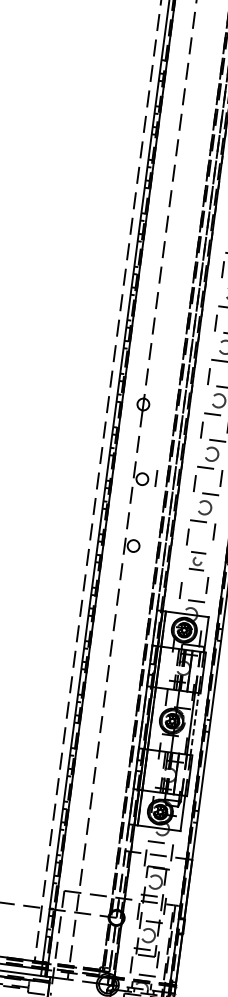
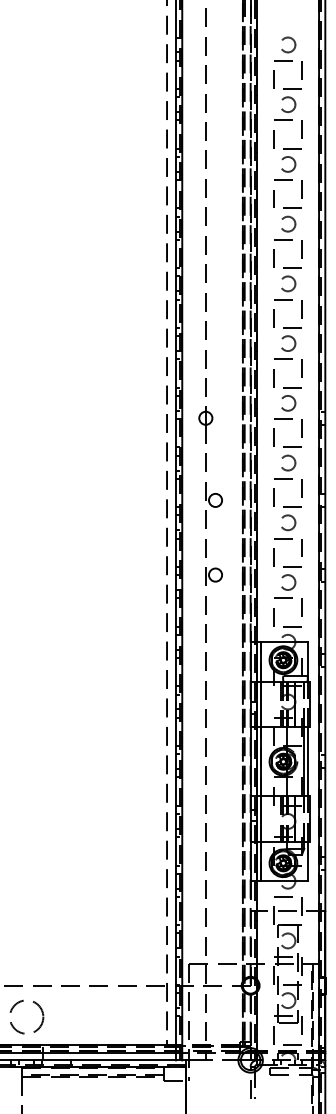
line: (156, 478) -> (230, 497), removed
part: (197, 561) -> (287, 582), size x1.67
line: (194, 723) -> (308, 761), dashed -> solid

